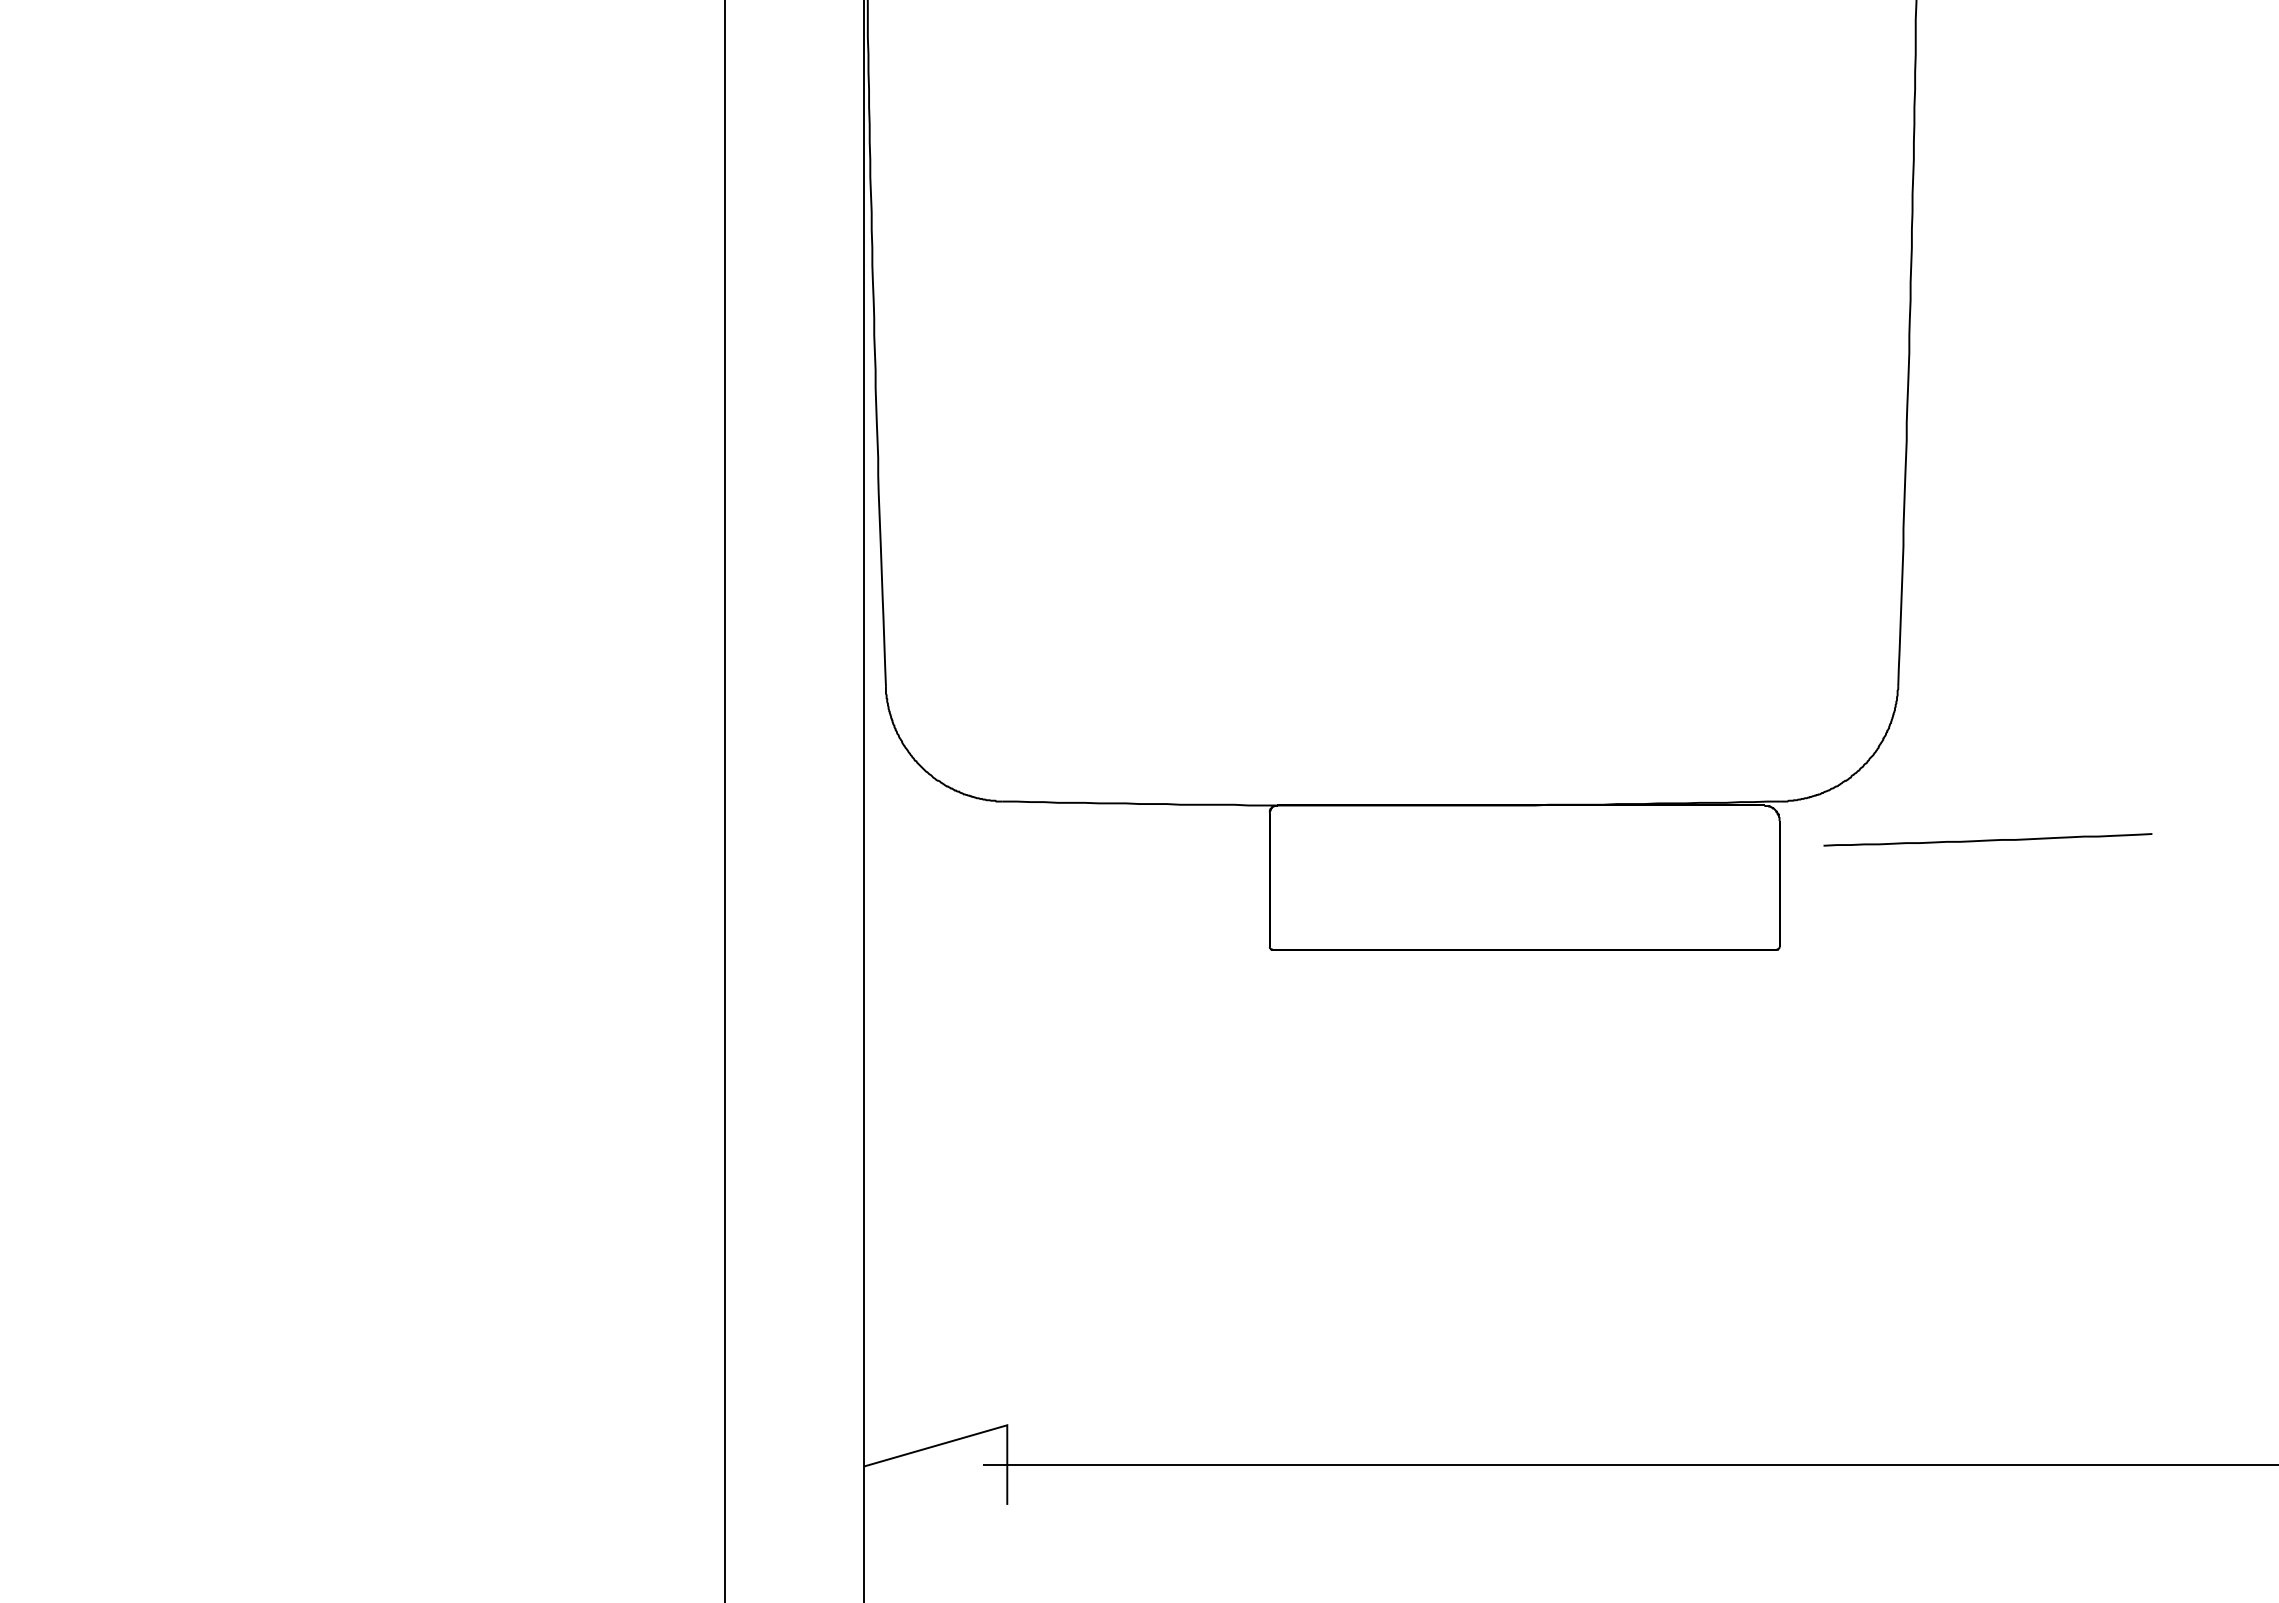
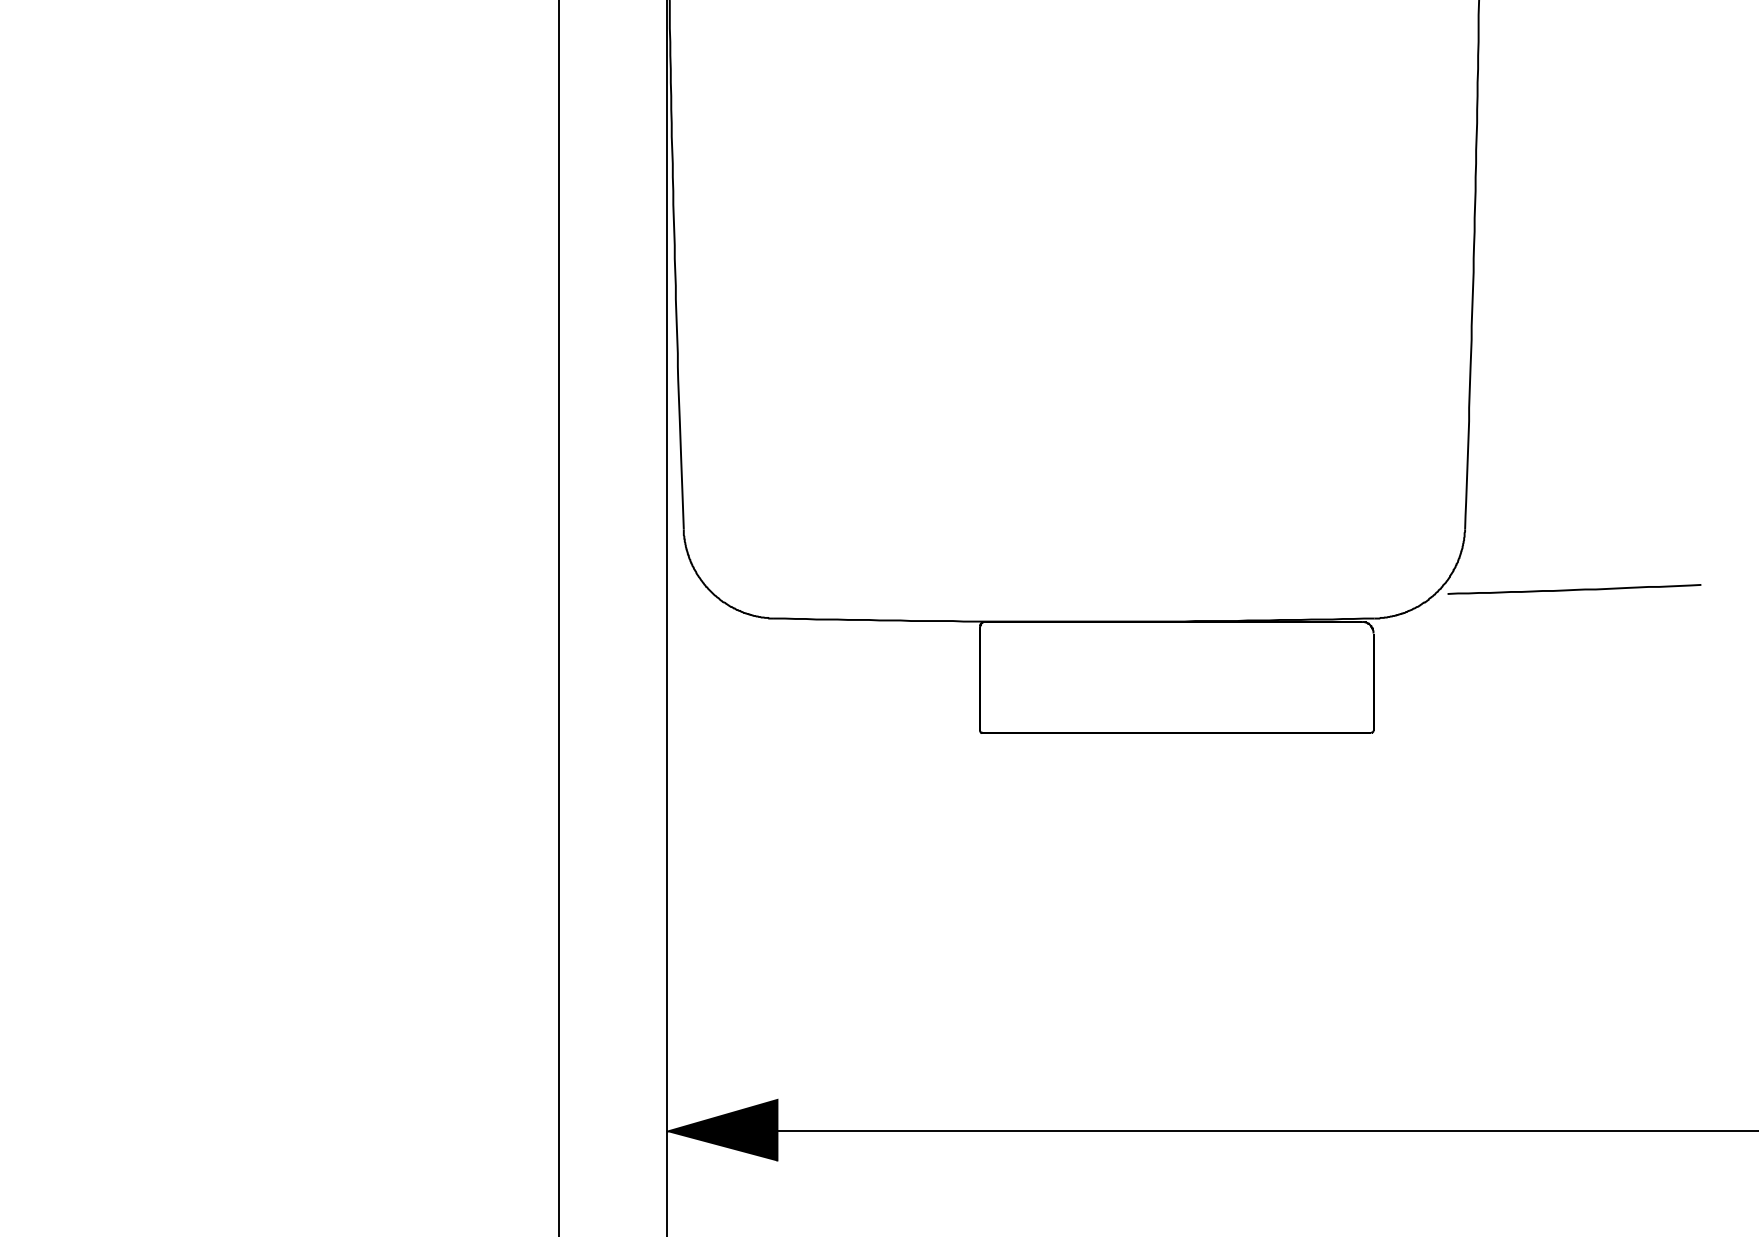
line: (1987, 839) -> (1574, 589), moved
fill: (935, 1464) -> (722, 1130), added

